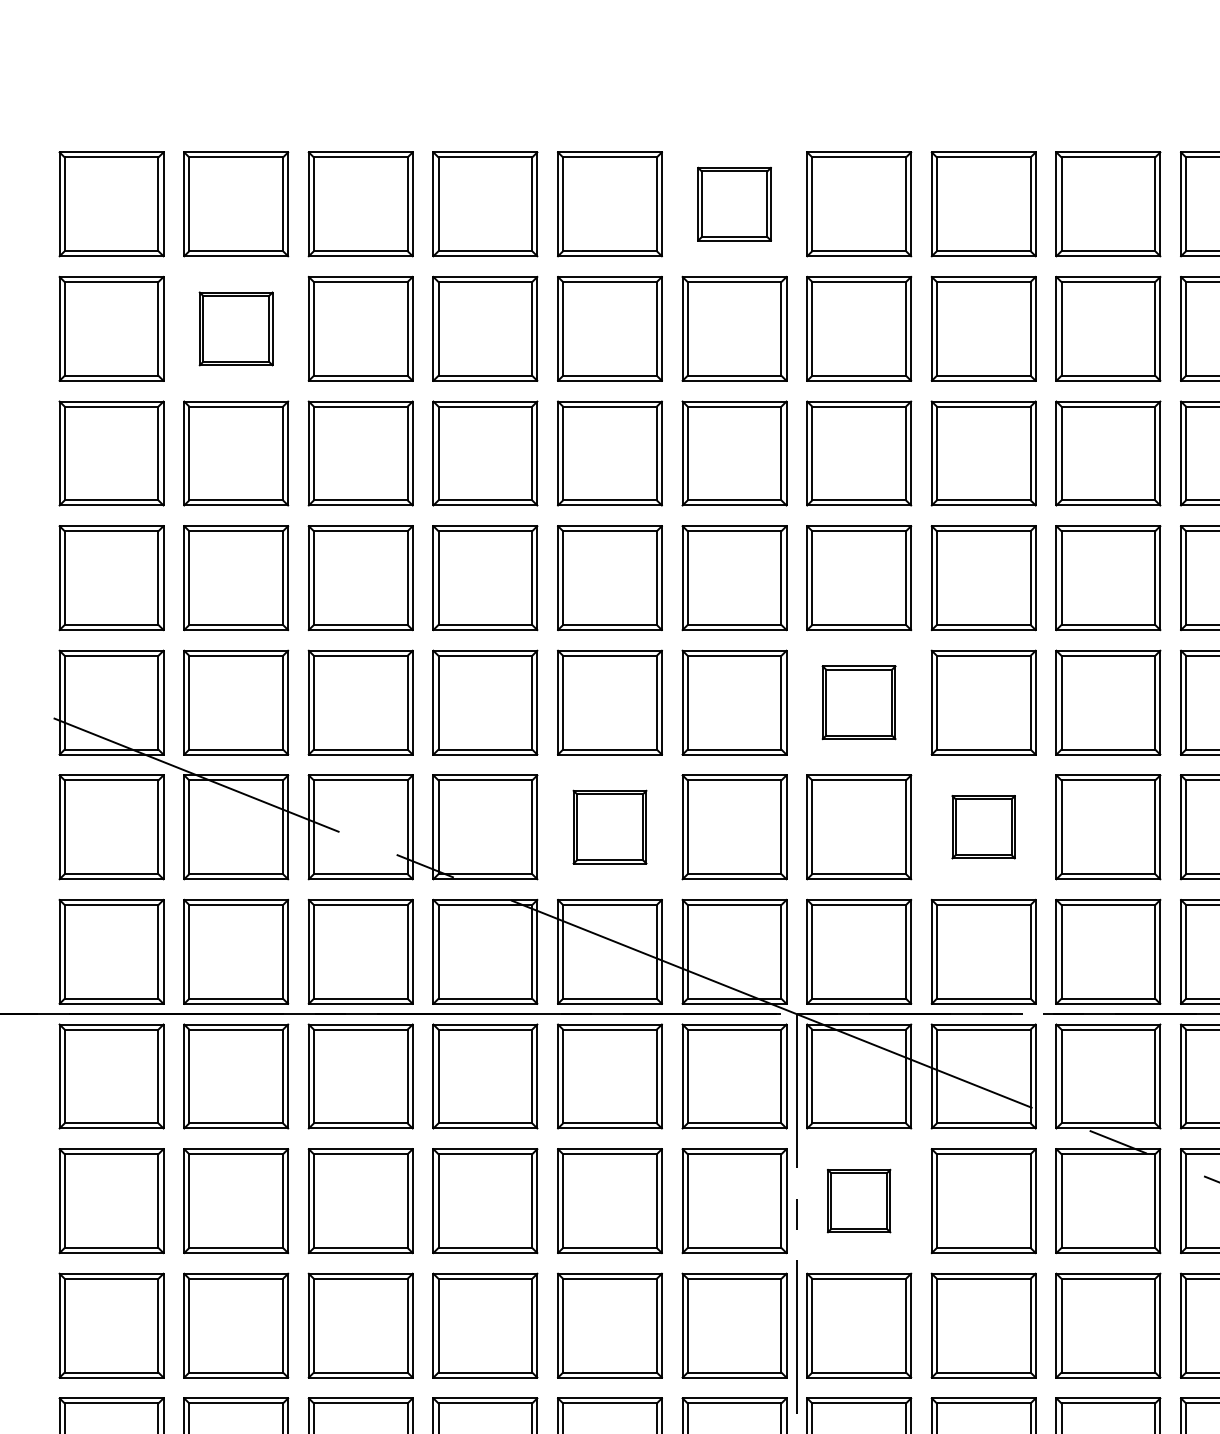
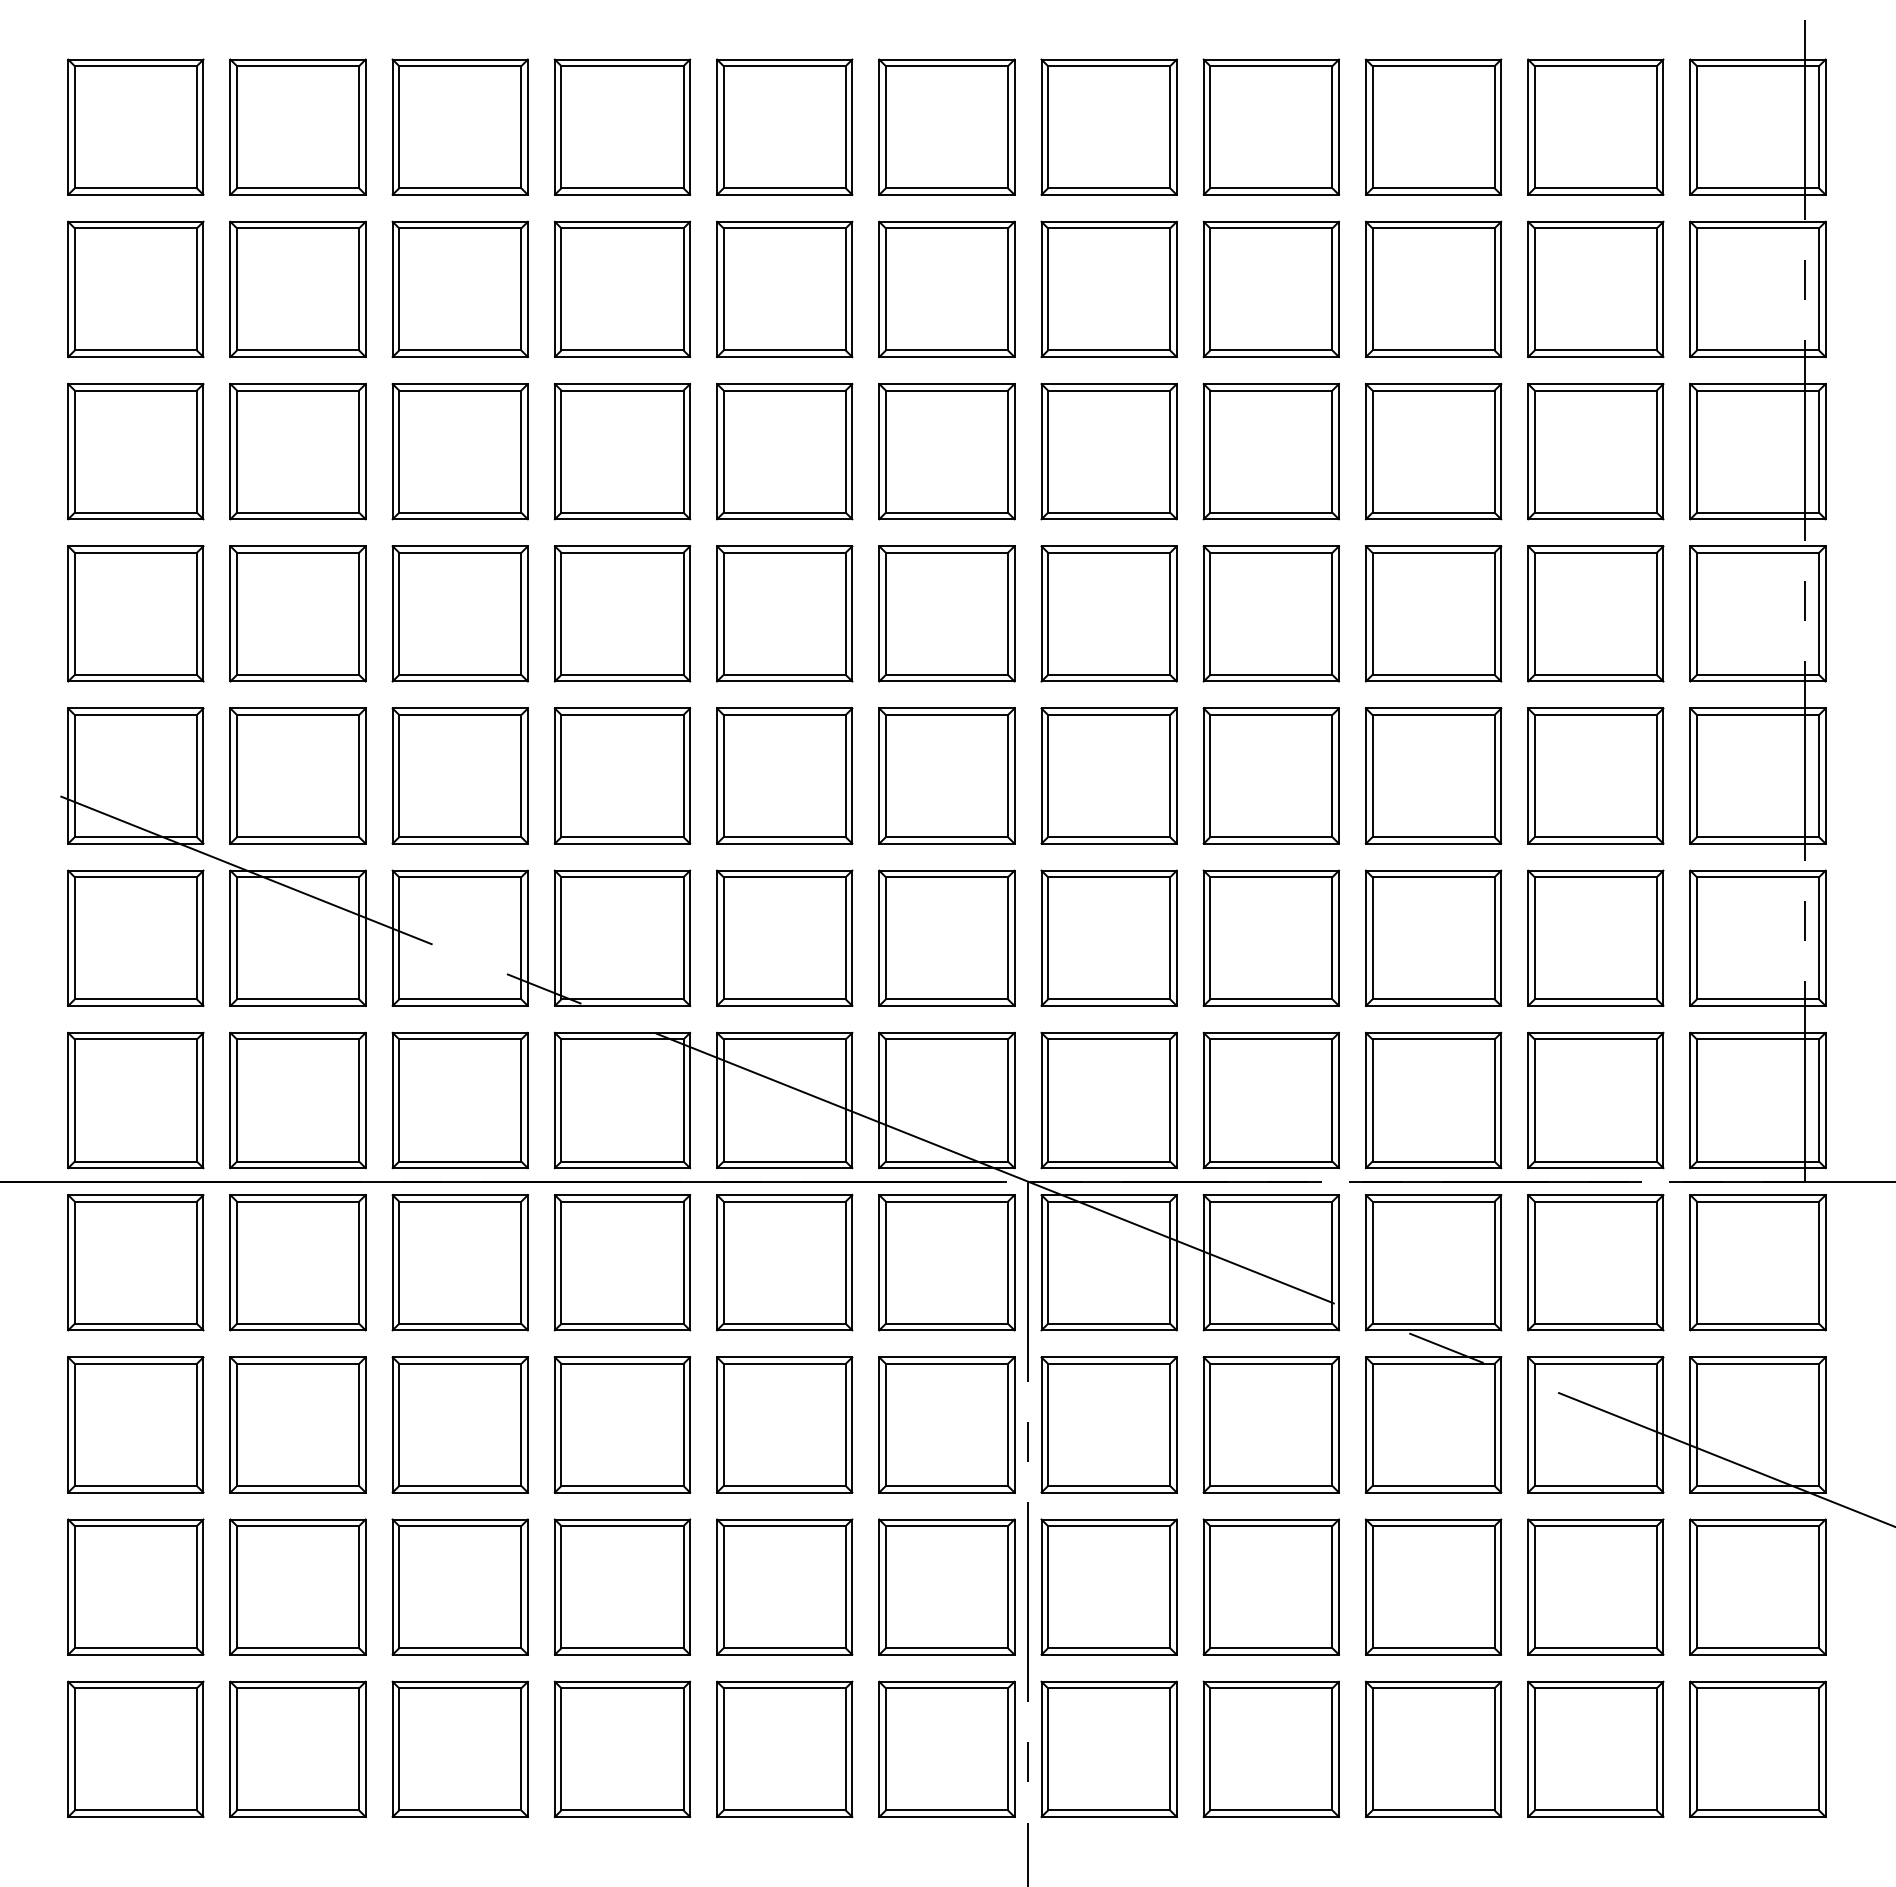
part: (734, 203) -> (946, 126), size x1.43
part: (235, 328) -> (297, 289), size x1.43
part: (858, 702) -> (1108, 775), size x1.43
part: (609, 826) -> (784, 937), size x1.43
part: (983, 826) -> (1270, 937), size x1.67
part: (858, 1200) -> (1108, 1424), size x1.67

